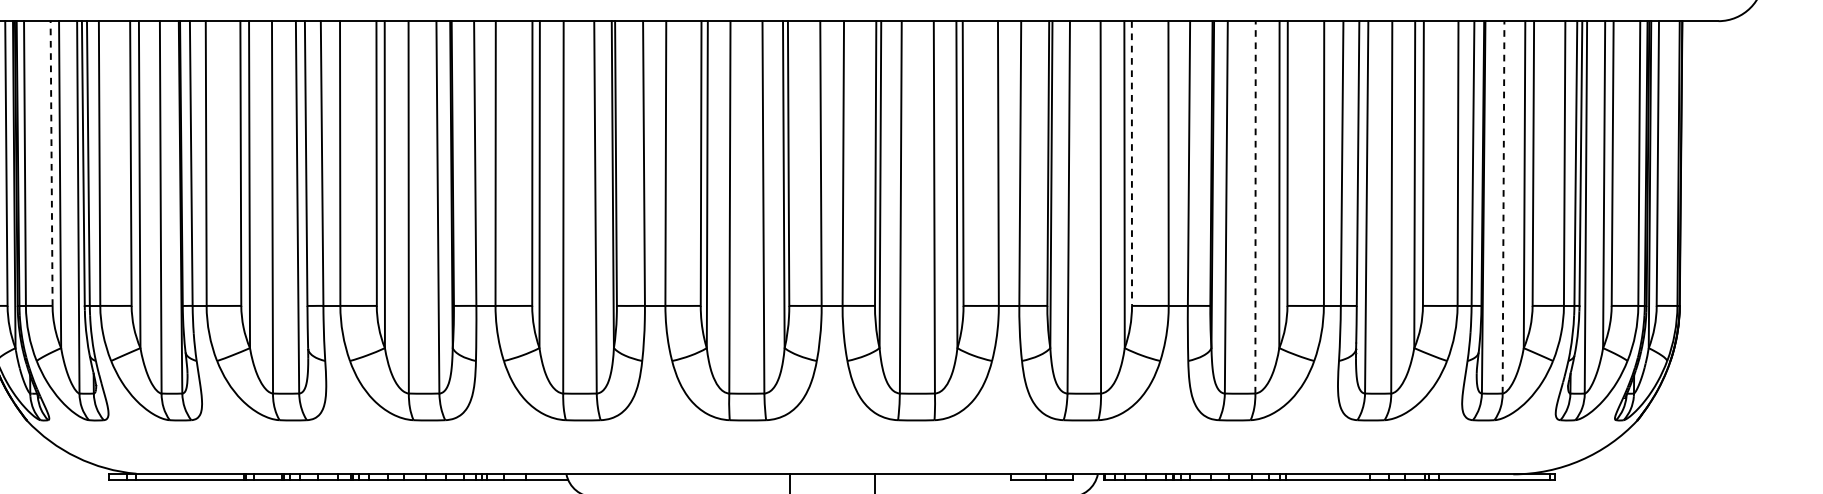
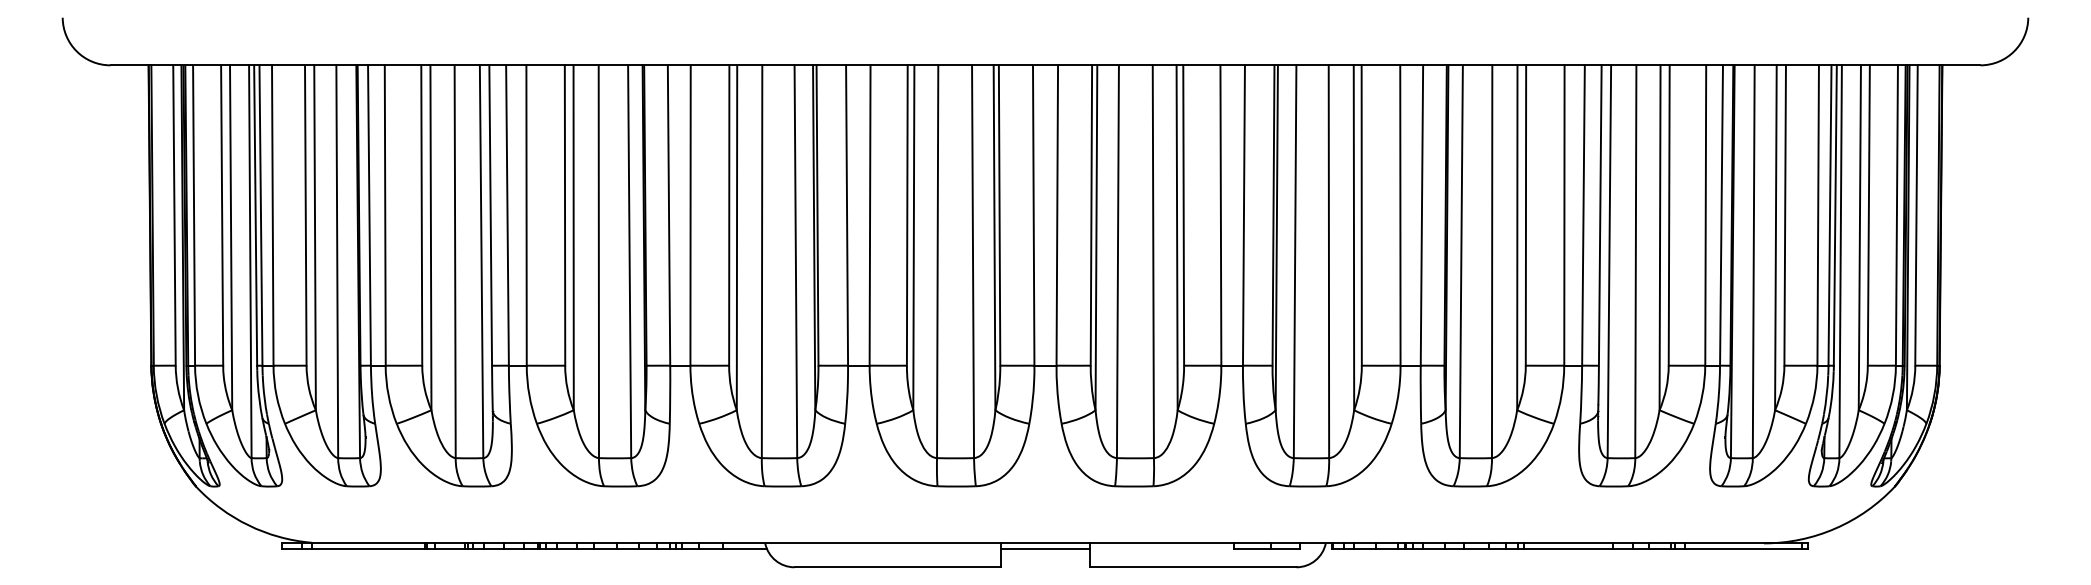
line: (51, 163) -> (222, 215), dashed -> solid
line: (1131, 164) -> (1361, 216), dashed -> solid
line: (1255, 207) -> (1492, 261), dashed -> solid
line: (1503, 207) -> (1753, 261), dashed -> solid
line: (832, 480) -> (1045, 549), added

